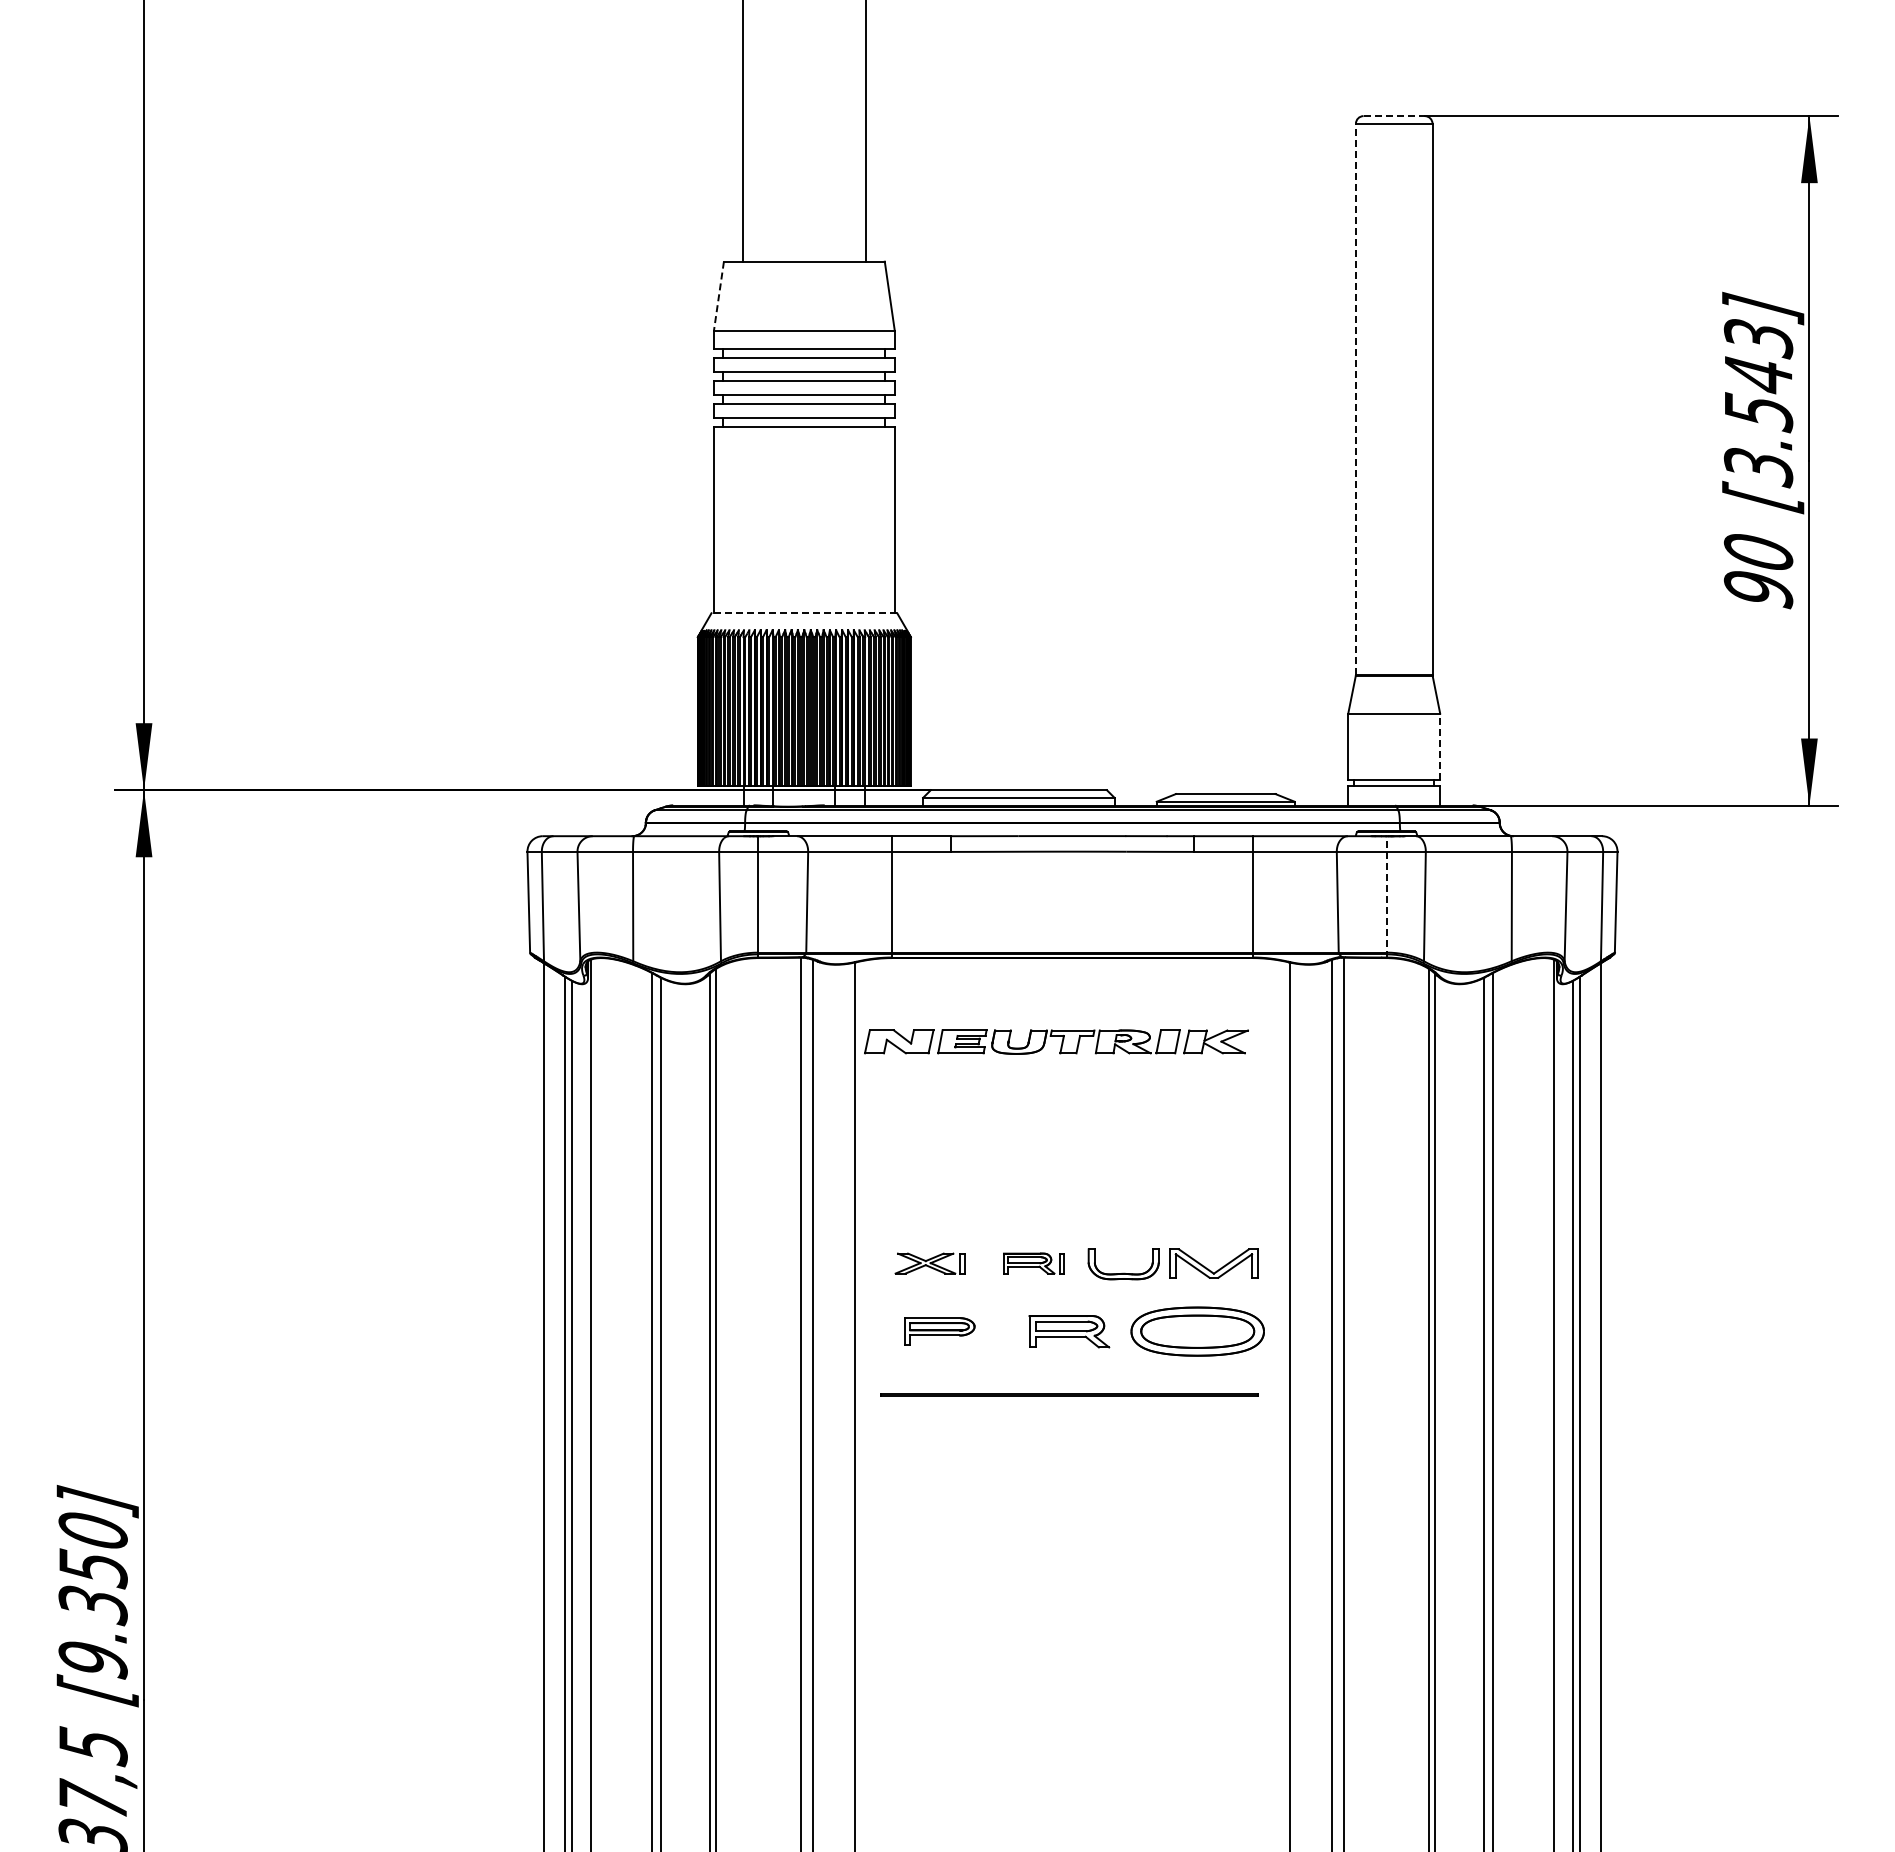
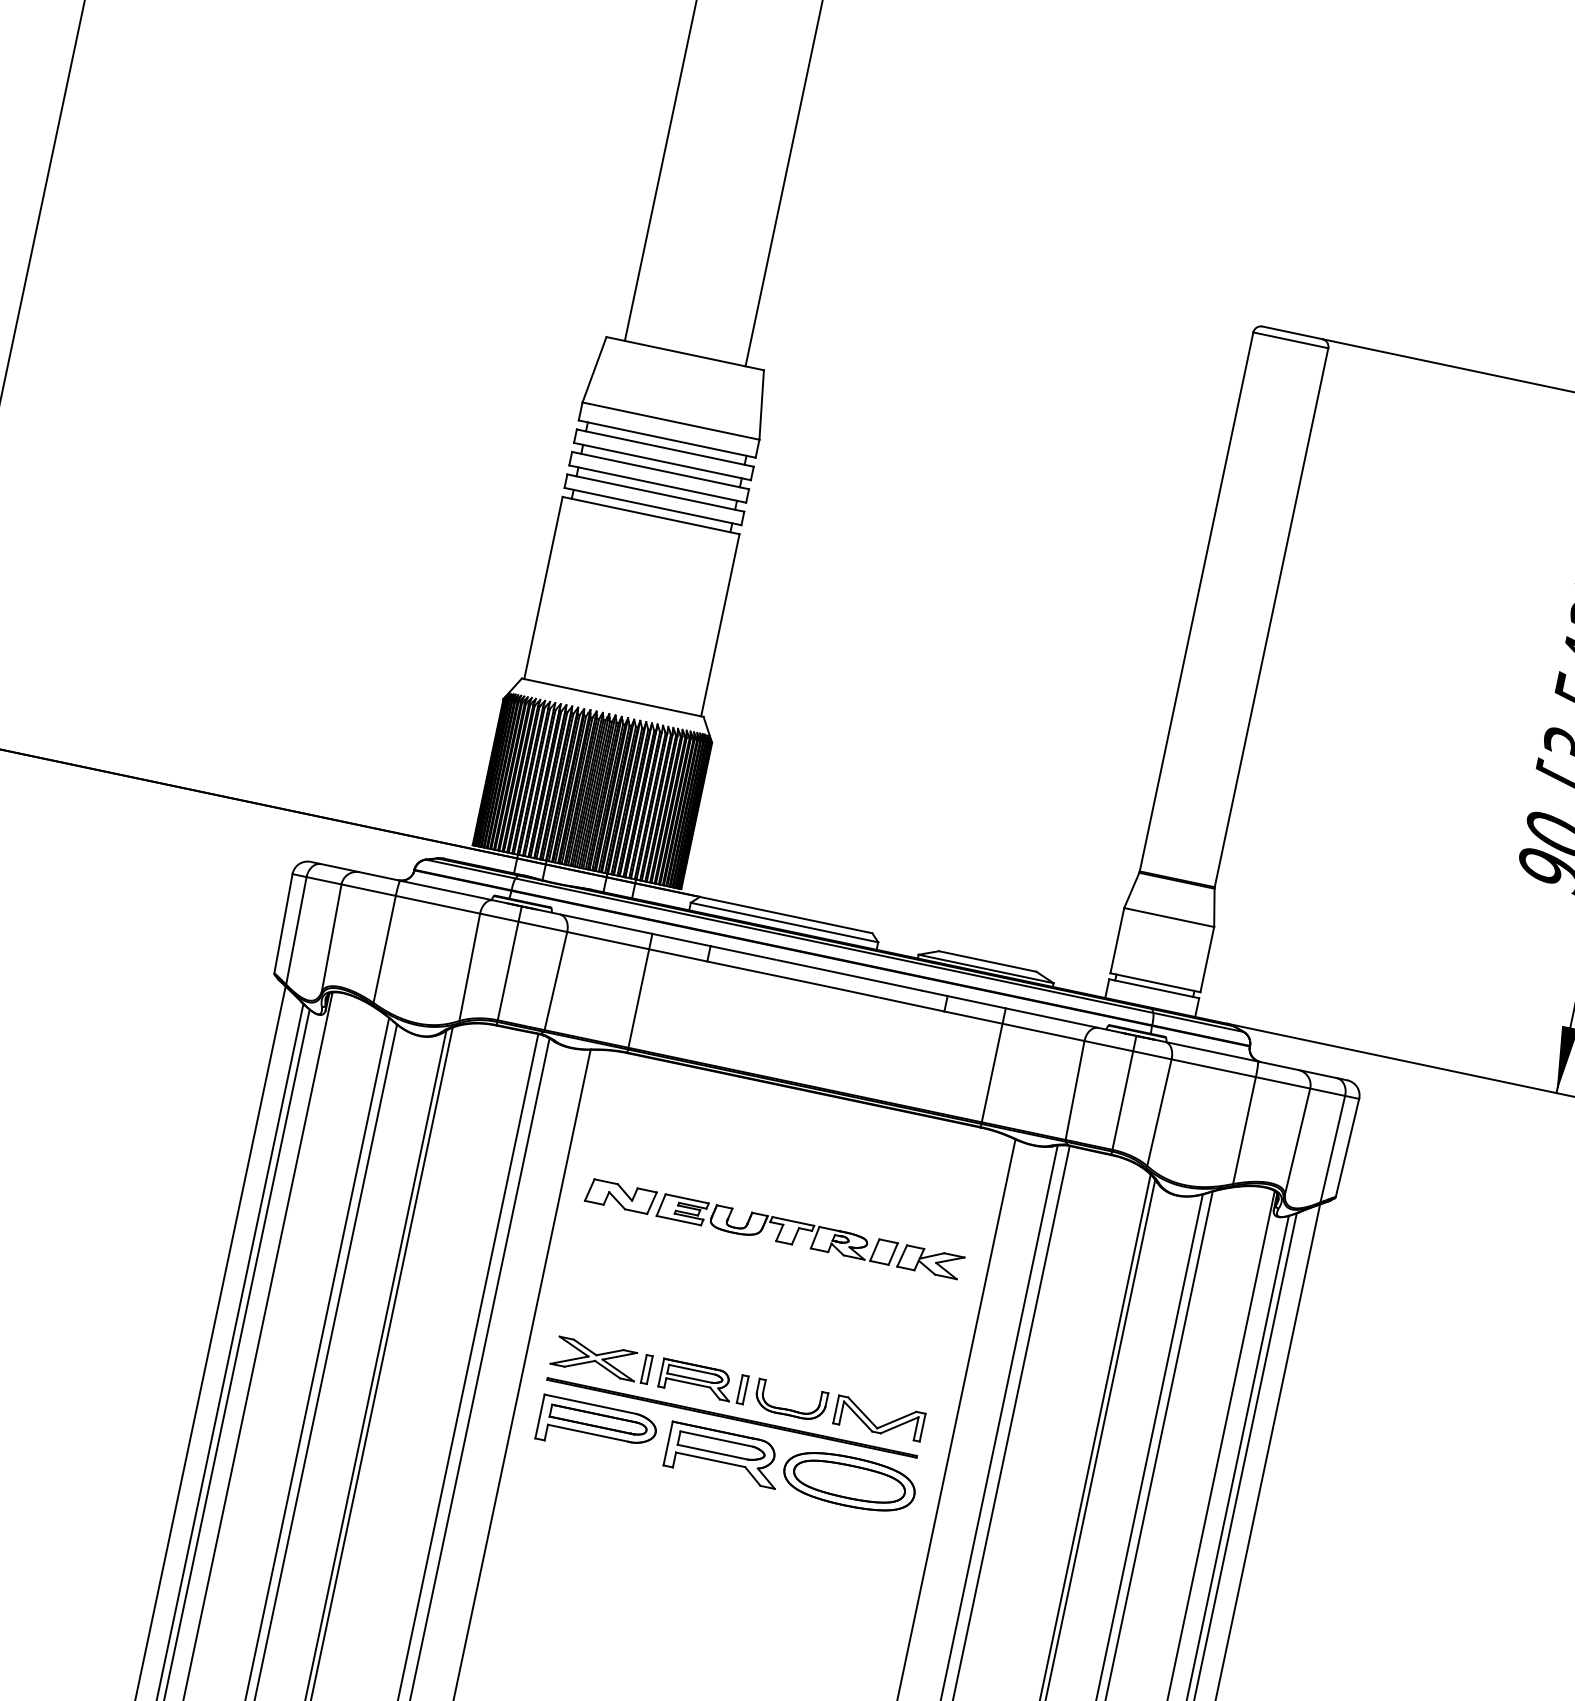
line: (1394, 116) -> (1292, 333), dashed -> solid
line: (718, 296) -> (594, 370), dashed -> solid
line: (1355, 398) -> (1196, 601), dashed -> solid
line: (804, 613) -> (612, 697), dashed -> solid
line: (1440, 746) -> (1207, 959), dashed -> solid
line: (1386, 897) -> (1123, 1095), dashed -> solid
part: (1056, 1041) -> (774, 1228), moved
part: (929, 1263) -> (601, 1359), size x1.43
part: (1033, 1263) -> (702, 1381), size x1.43
part: (939, 1331) -> (596, 1428), size x1.67
part: (1069, 1331) -> (724, 1455), size x1.43
line: (1069, 1394) -> (732, 1416), moved

